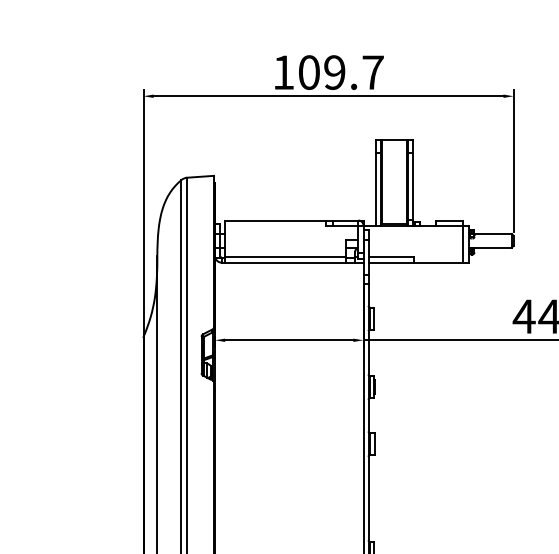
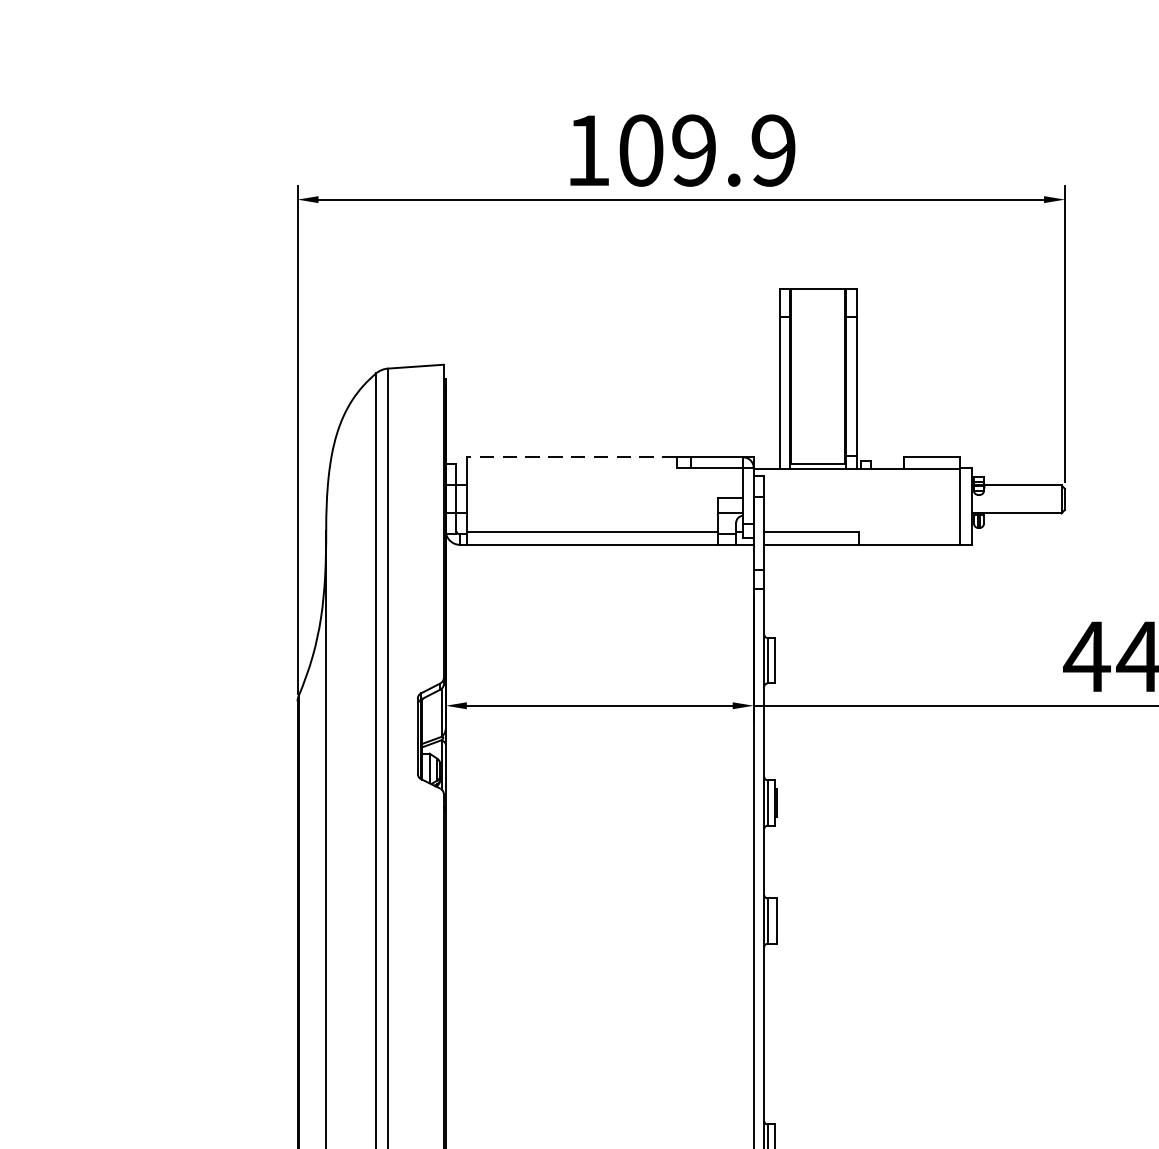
text: (372, 72) -> (772, 150), 109.7 -> 109.9
line: (275, 220) -> (571, 457), solid -> dashed

